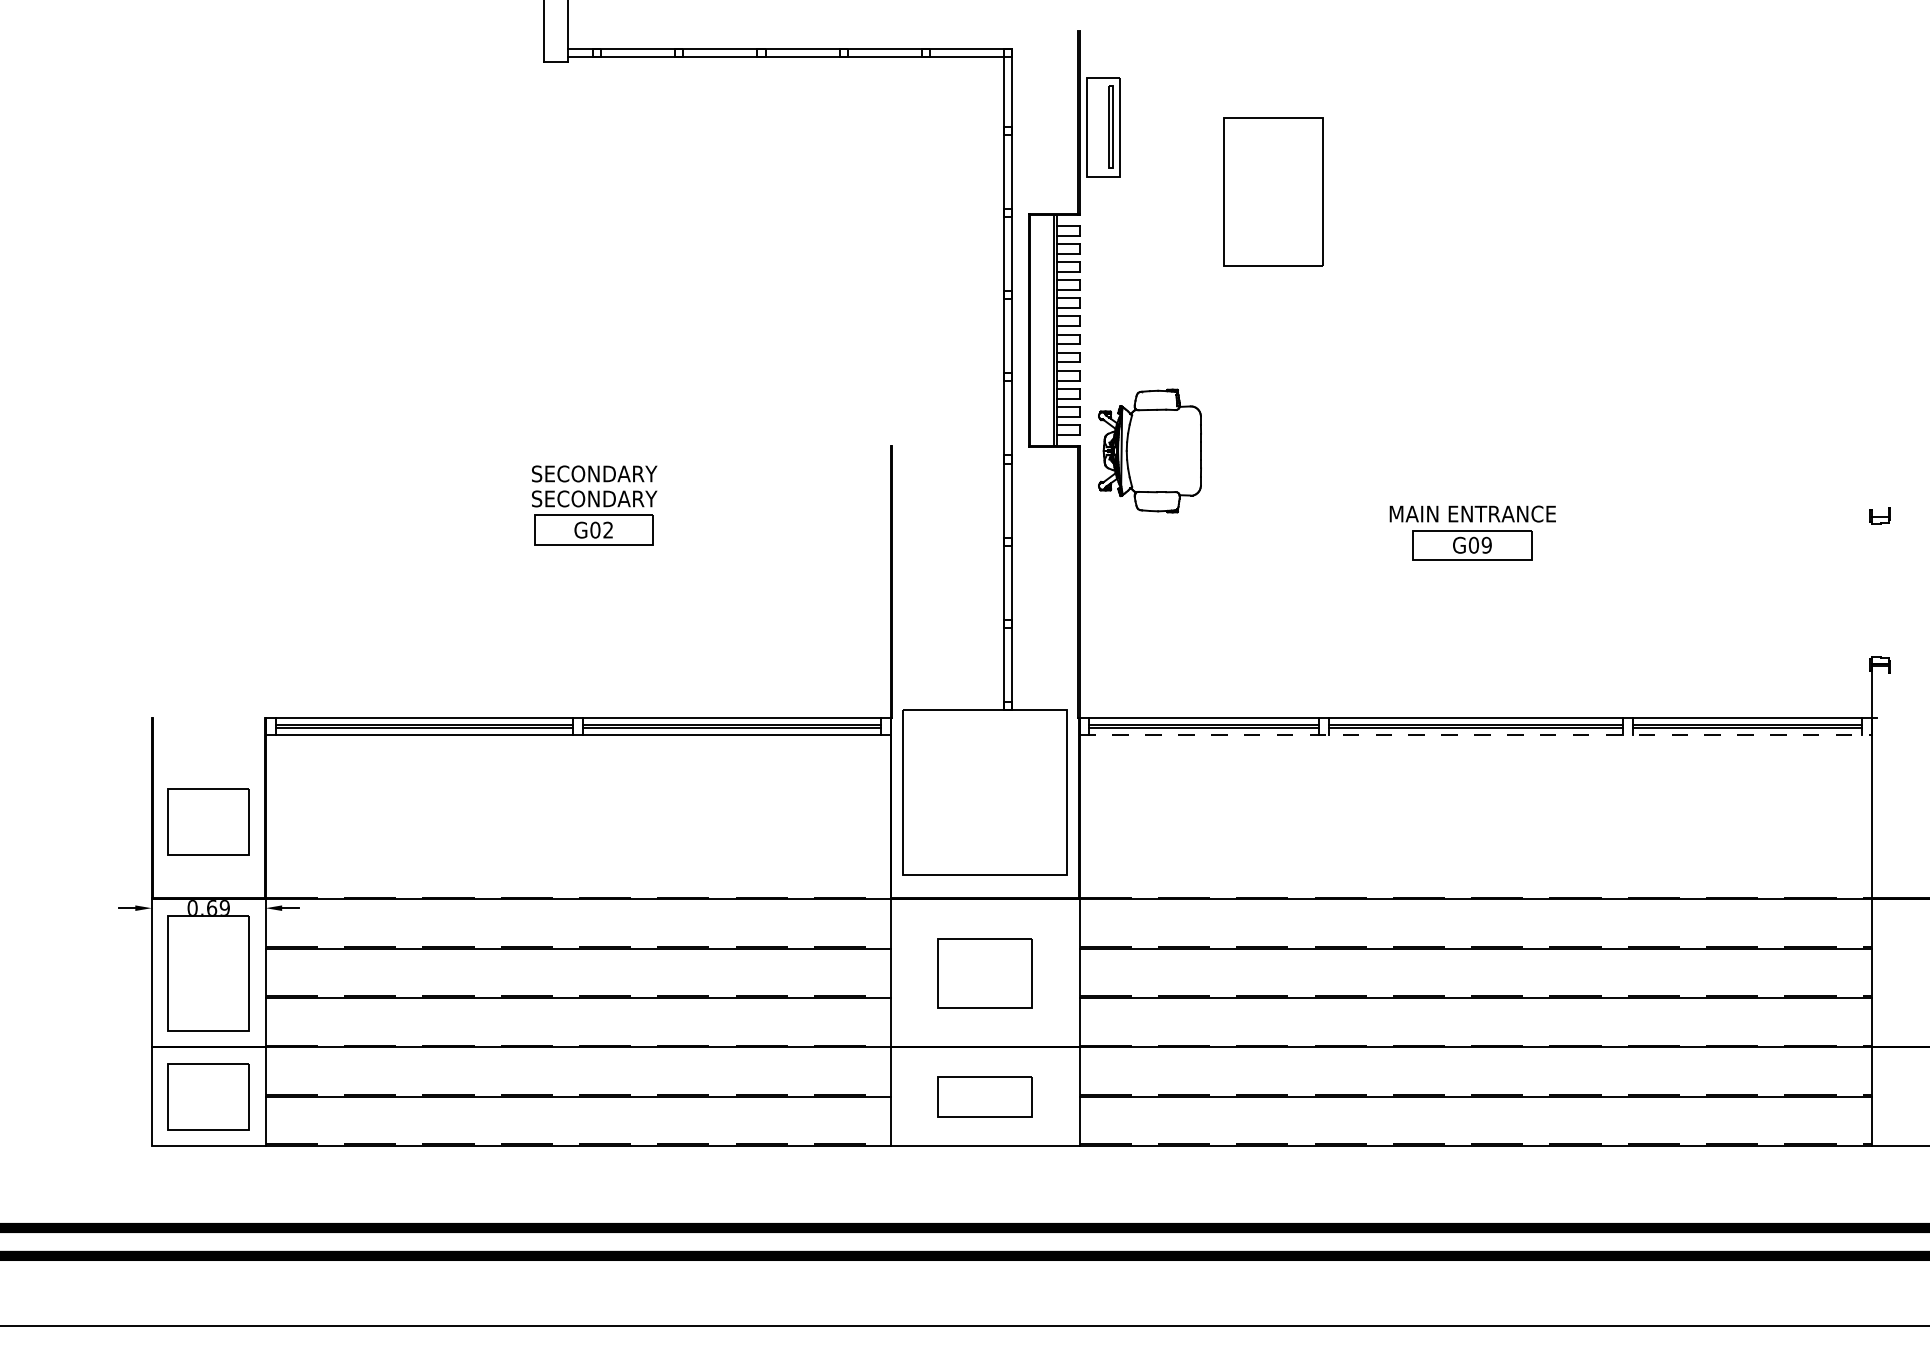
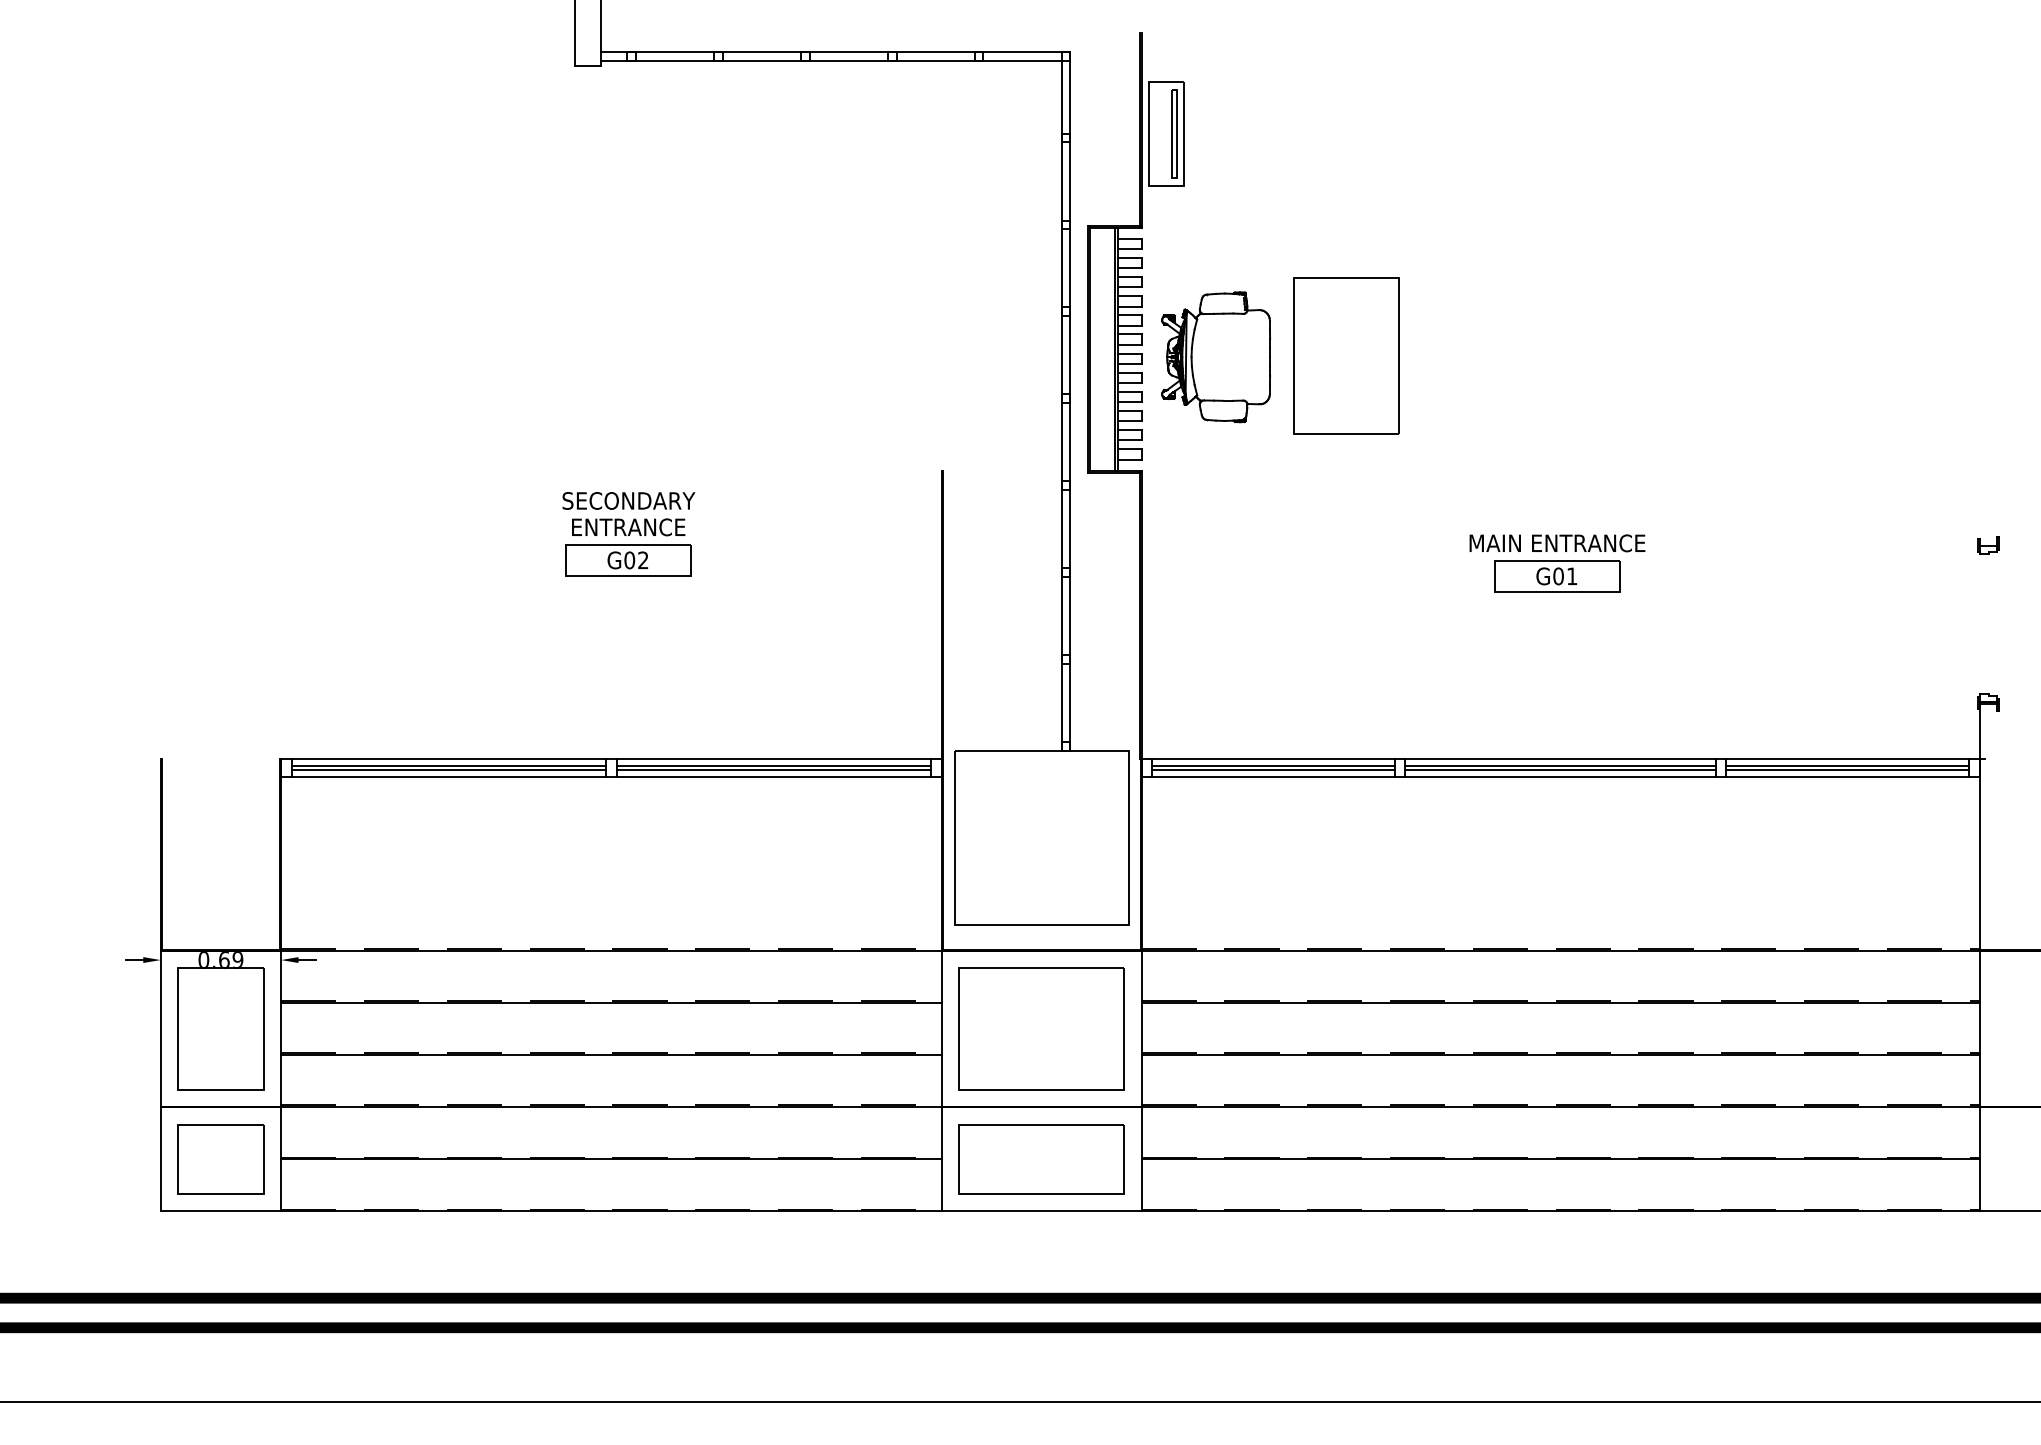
part: (1273, 191) -> (1346, 355), moved
part: (1149, 450) -> (1215, 356), moved
text: (594, 498) -> (628, 526), SECONDARY -> ENTRANCE
text: (1486, 544) -> (1571, 575), G09 -> G01
line: (1476, 734) -> (1561, 776), dashed -> solid
part: (208, 821) -> (220, 868), removed
part: (984, 973) -> (1041, 1029), size x1.67
part: (984, 1096) -> (1041, 1159), size x1.67

